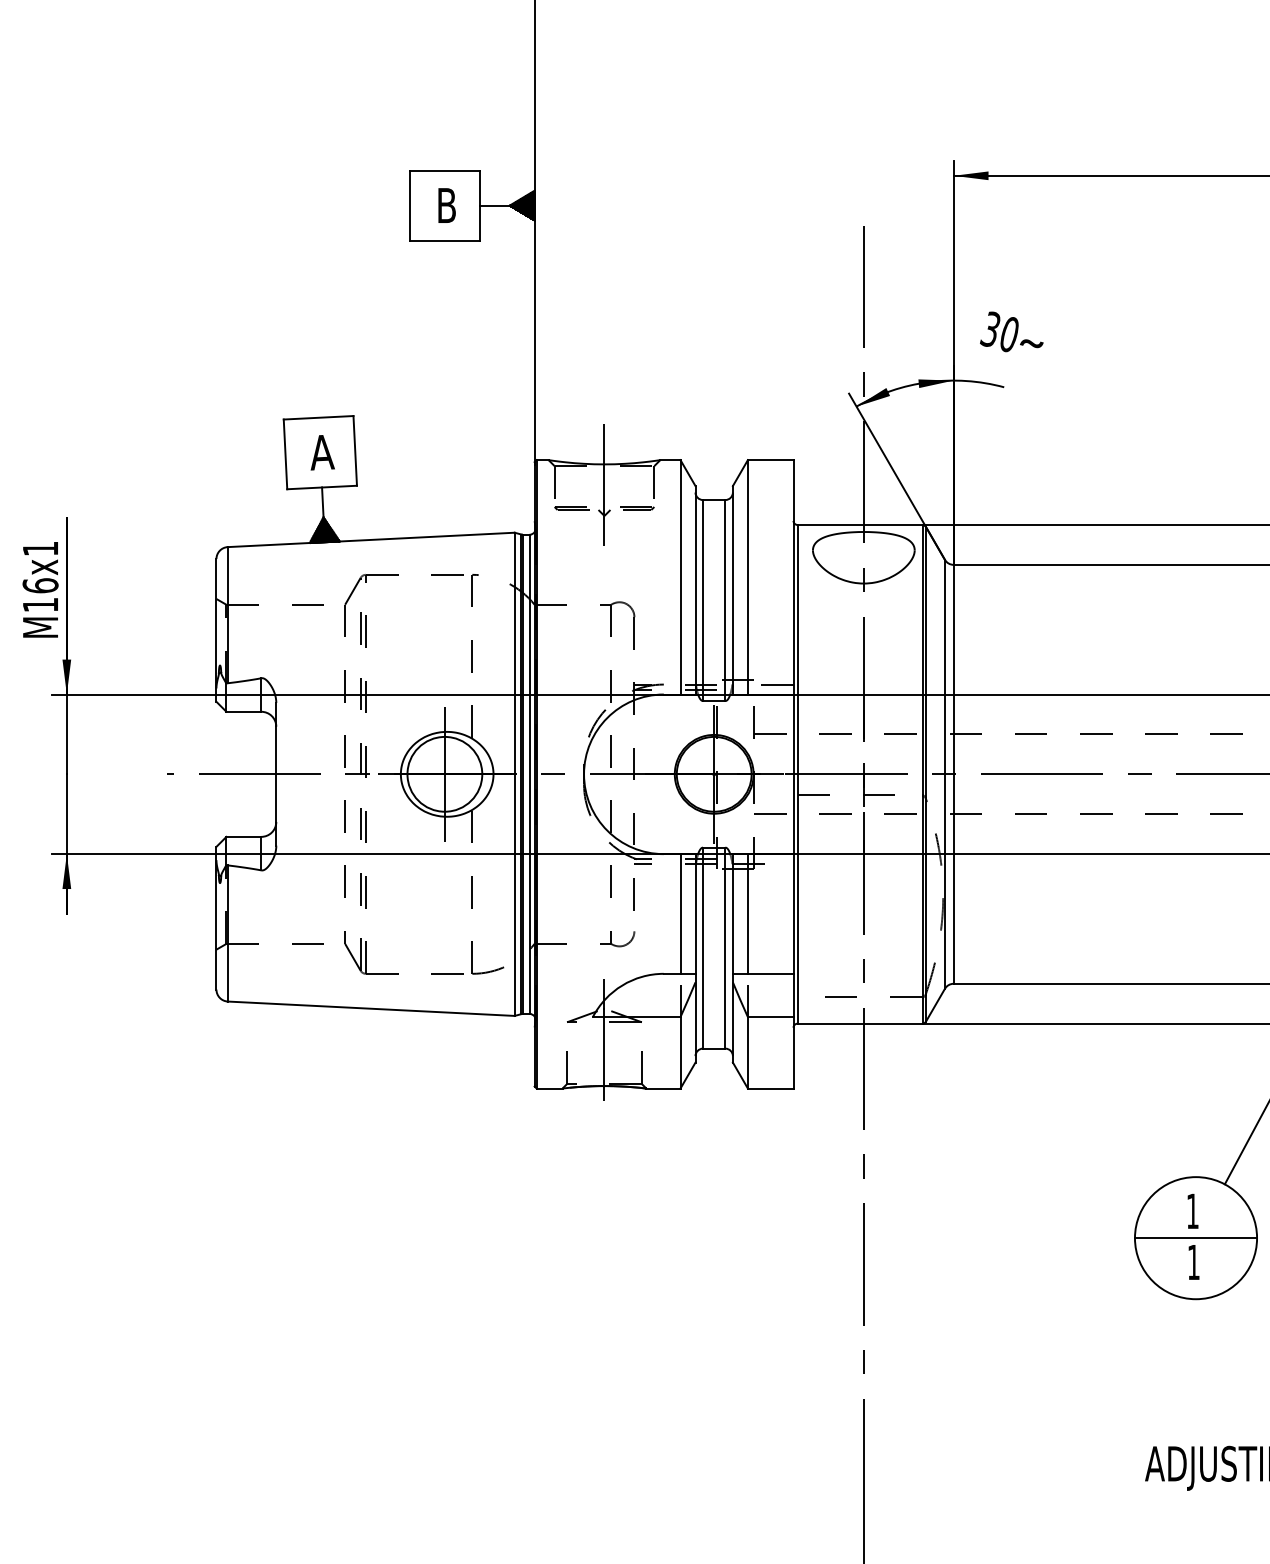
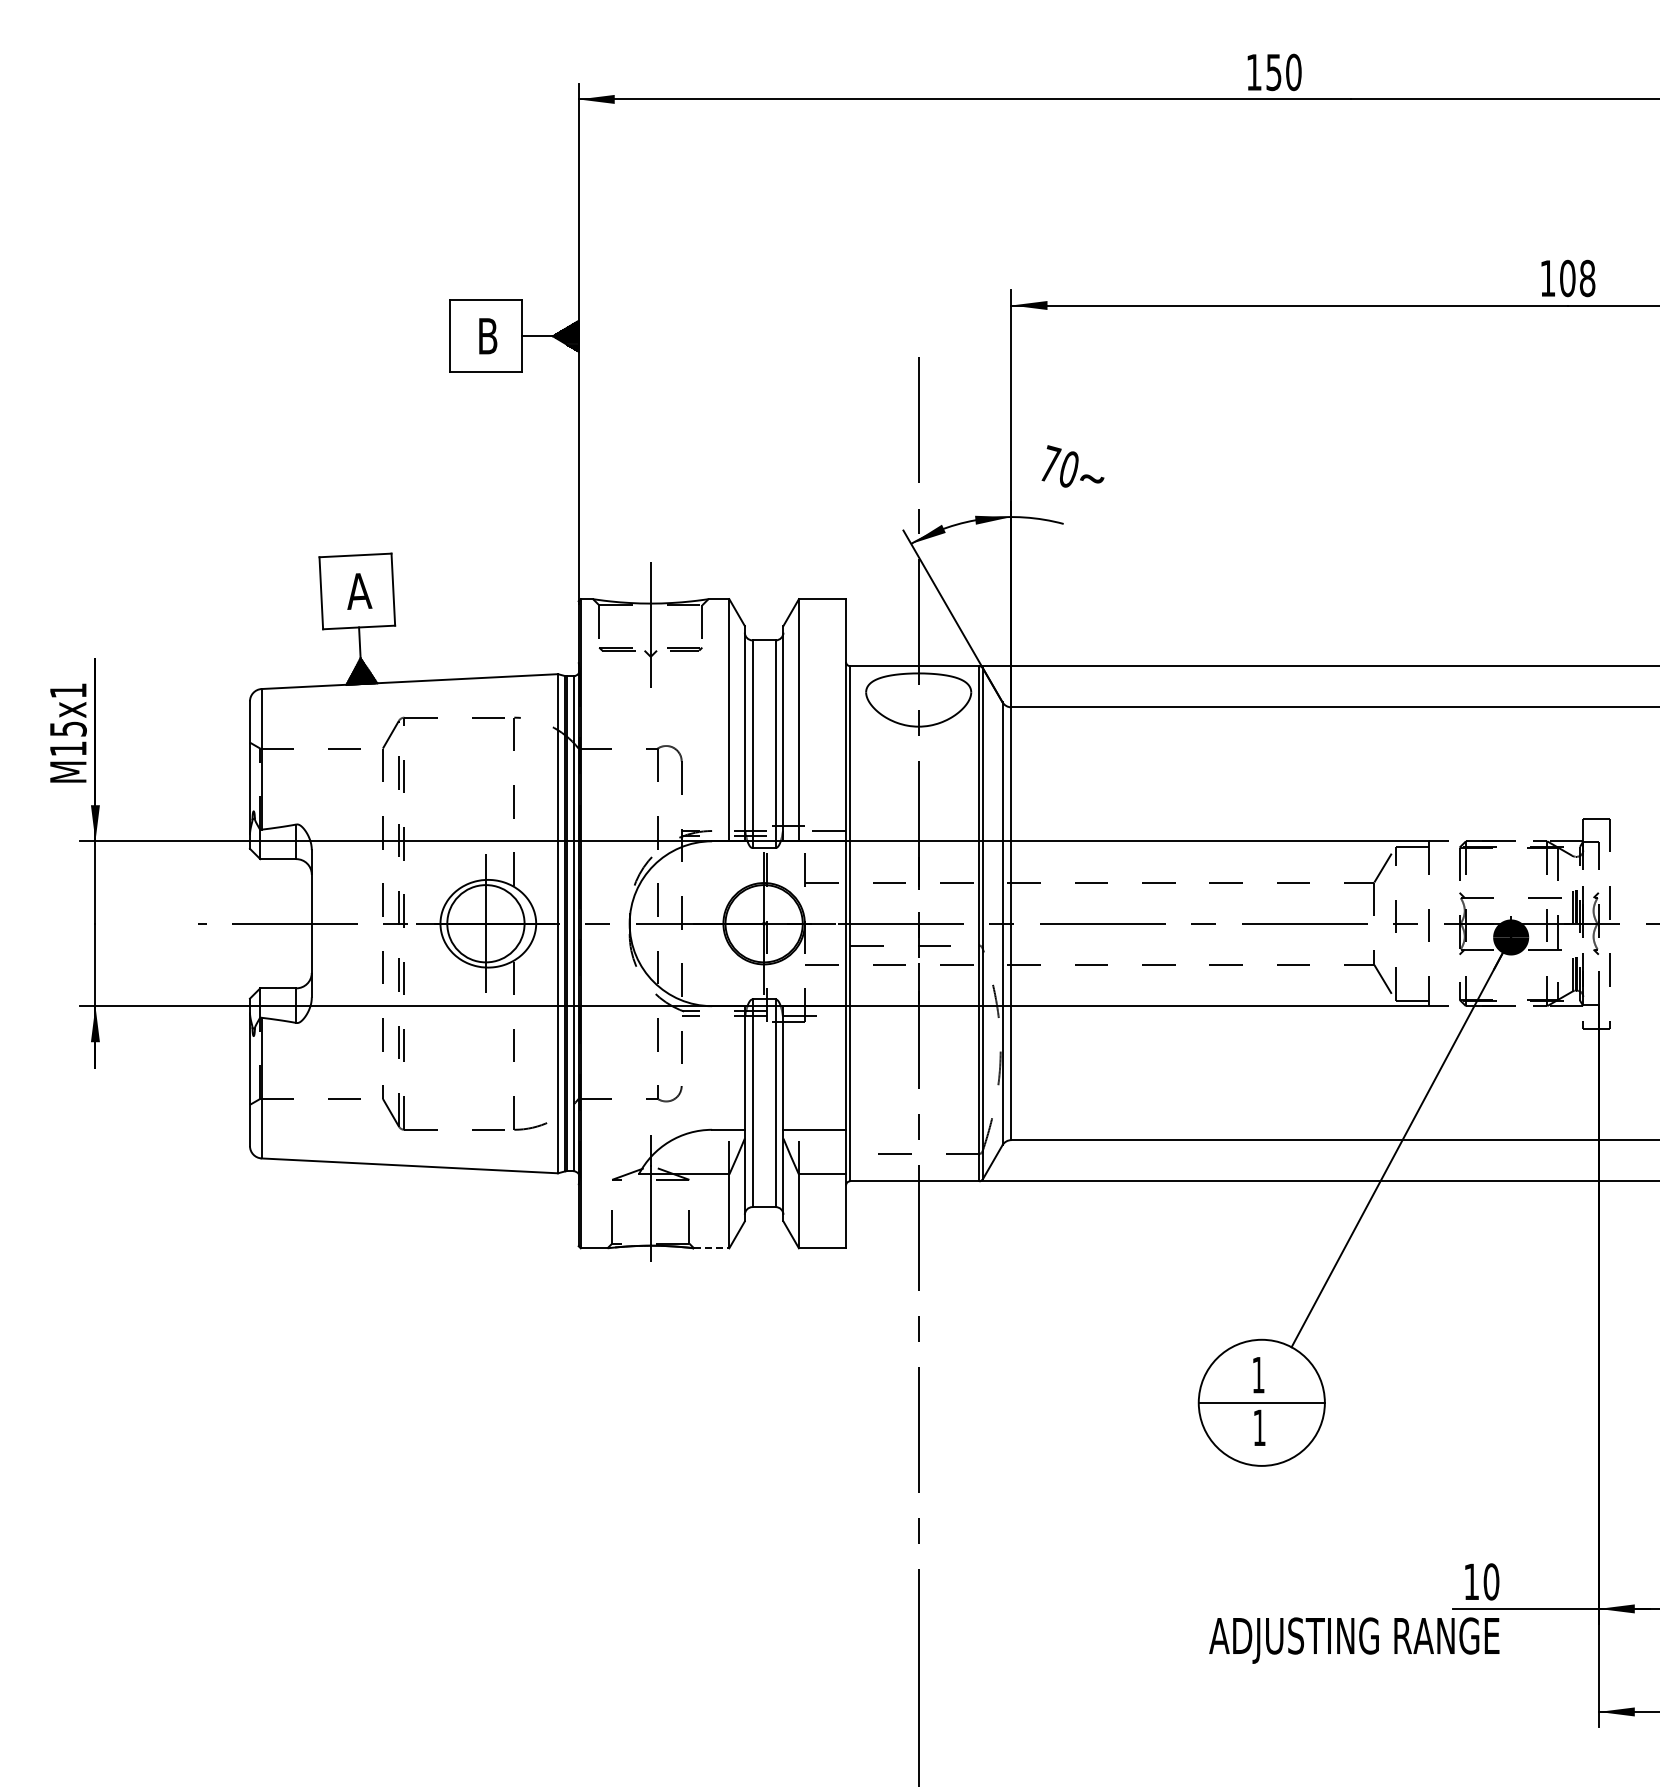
text: (990, 328) -> (1049, 463), 30 -> 70
text: (39, 585) -> (67, 728), M16x1 -> M15x1
line: (680, 913) -> (729, 1067), removed
line: (747, 913) -> (798, 1067), removed
line: (663, 1088) -> (711, 1248), solid -> dashed

